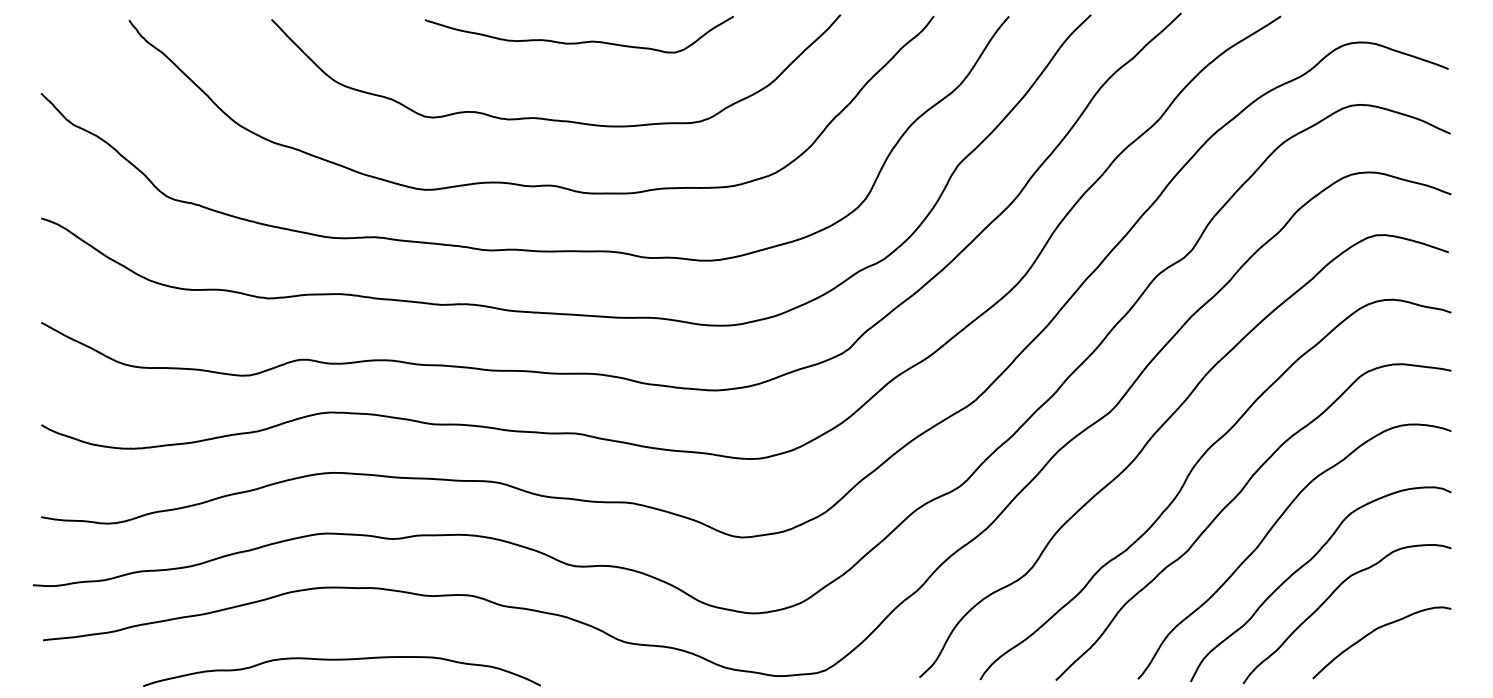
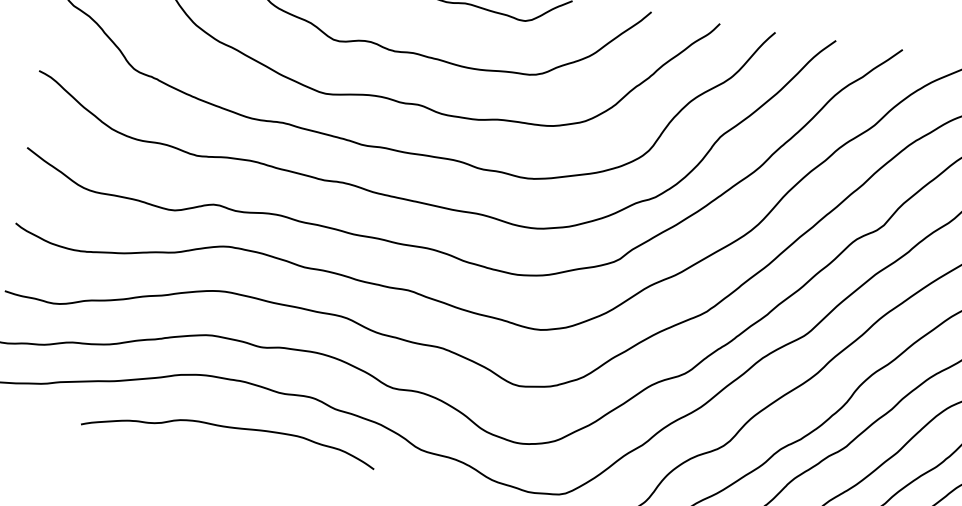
curve: (342, 660) -> (230, 428), moved

